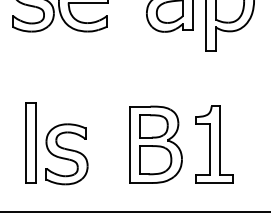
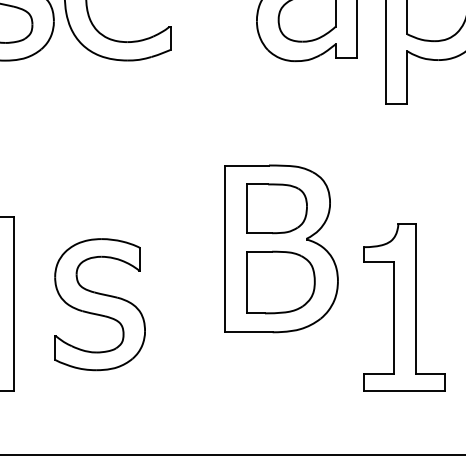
part: (155, 144) -> (280, 248), moved
part: (66, 154) -> (98, 305), moved

